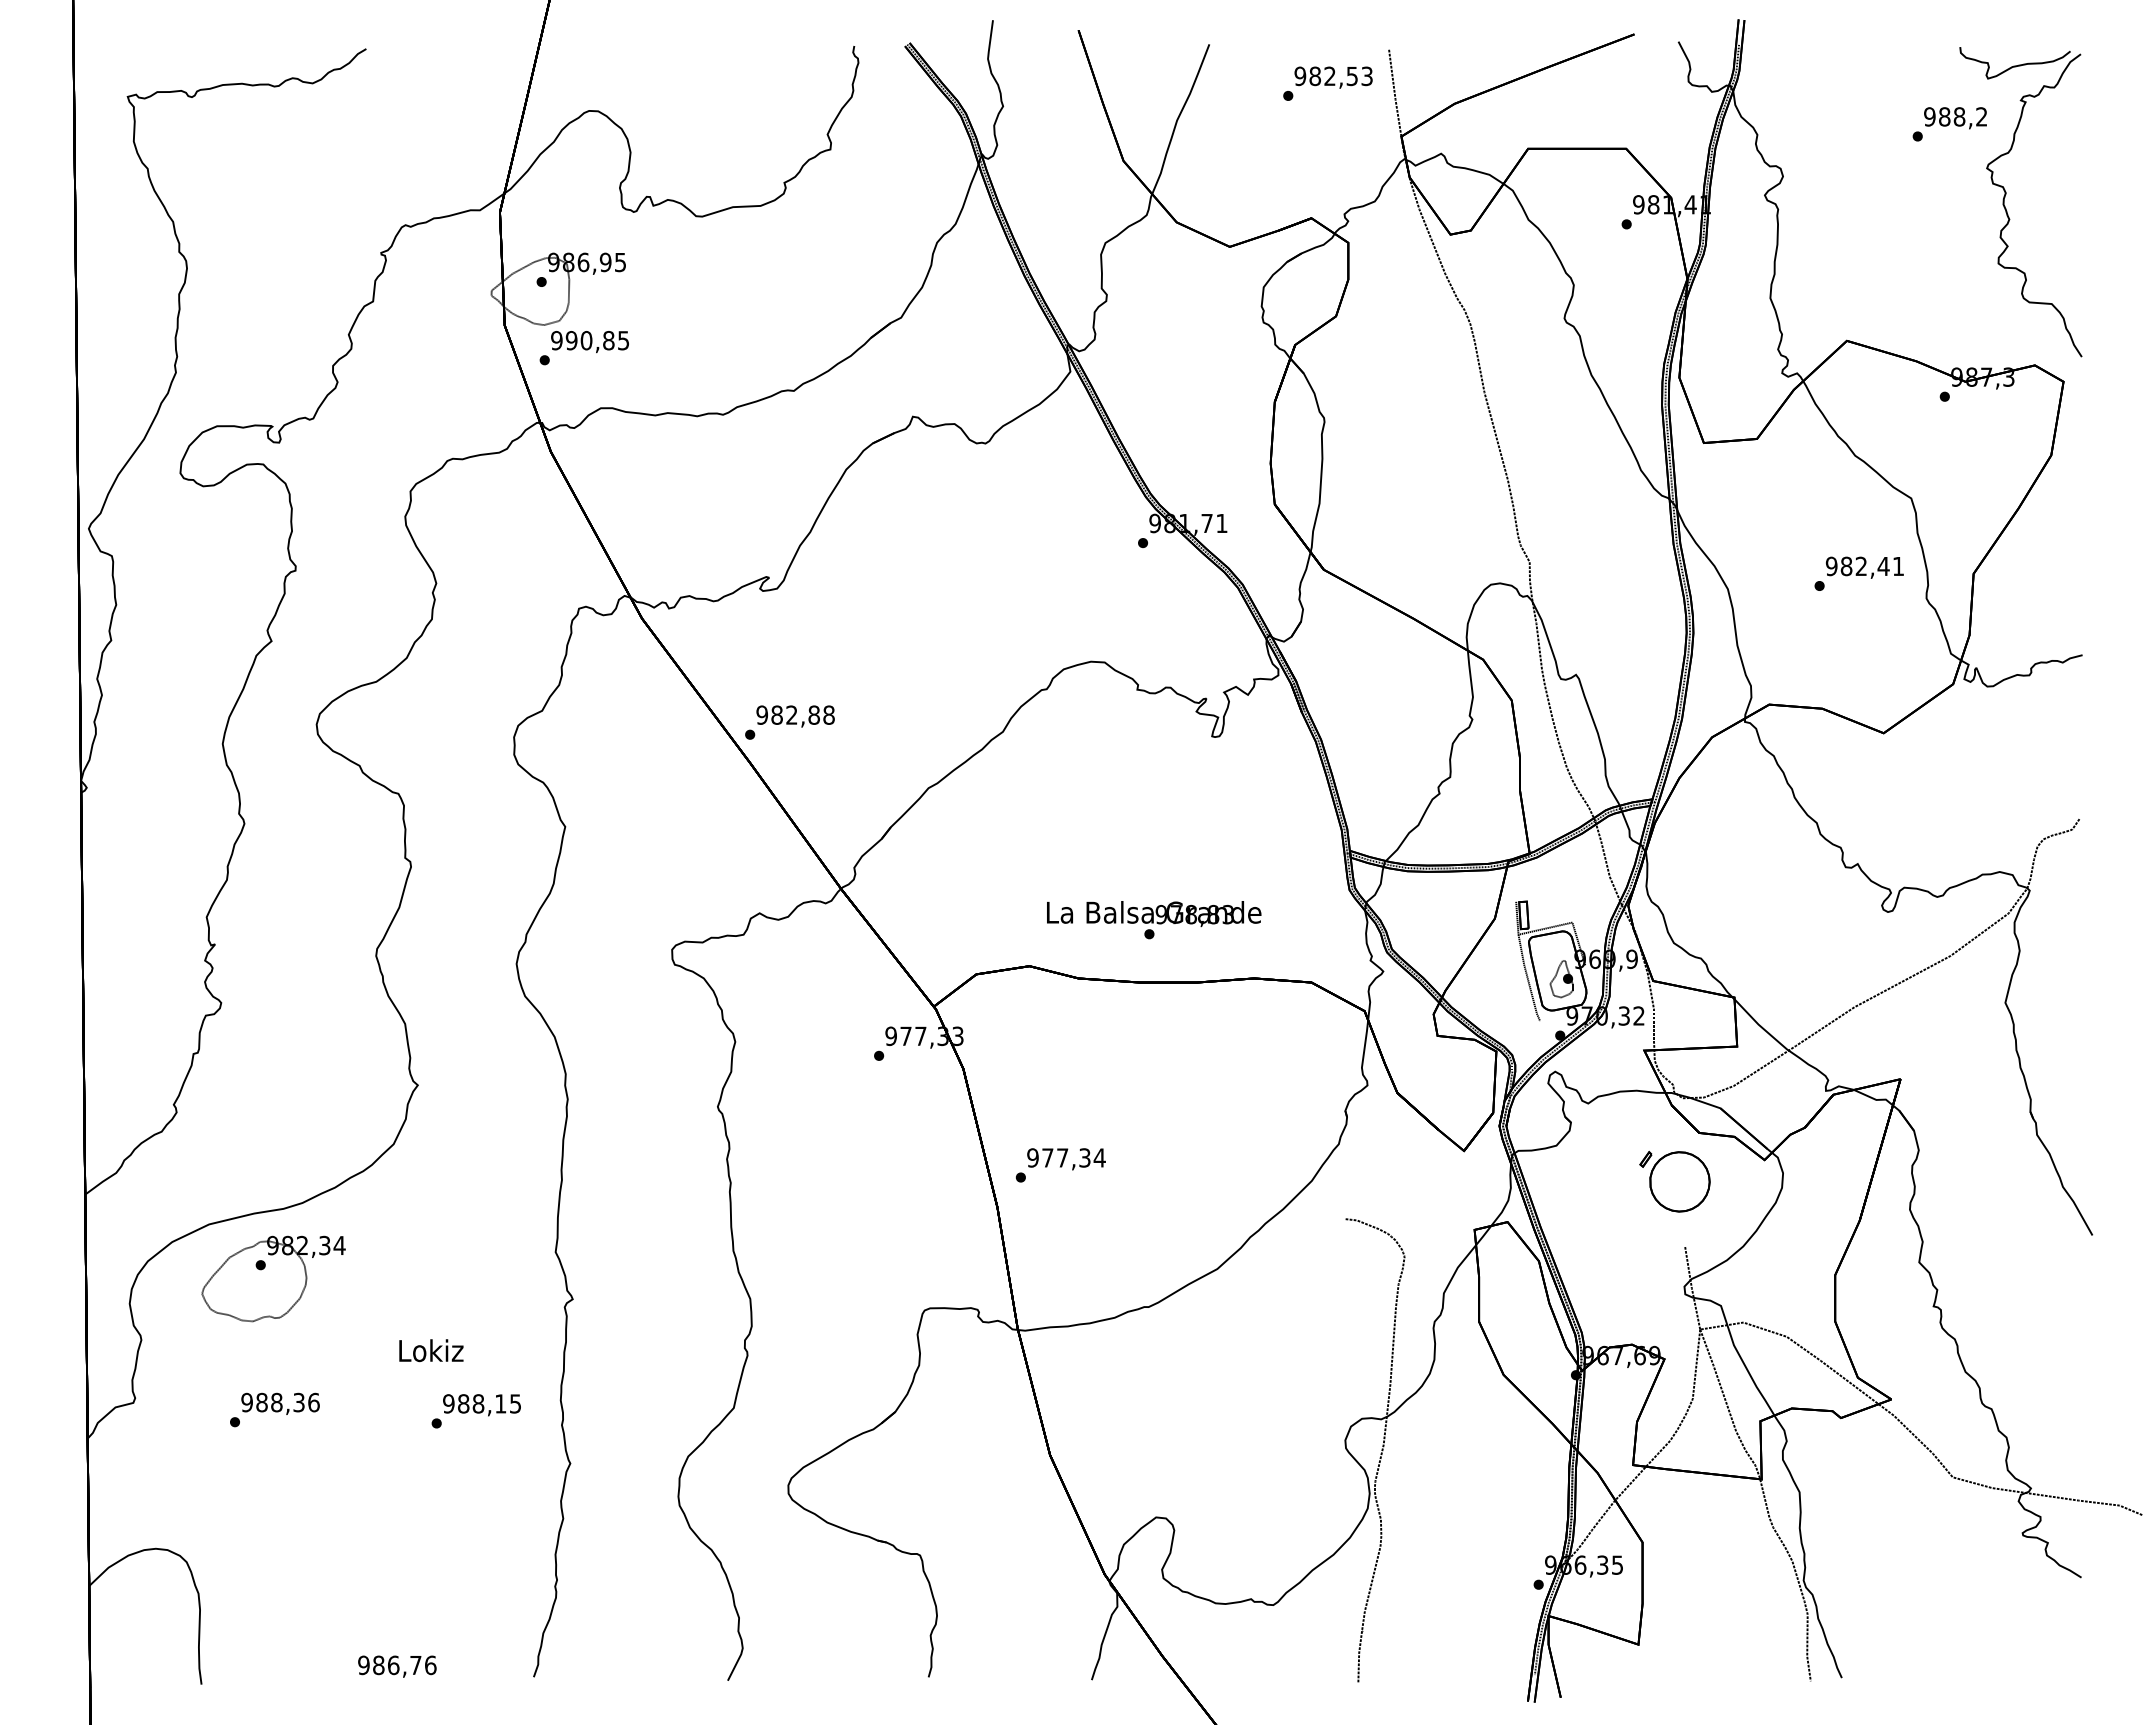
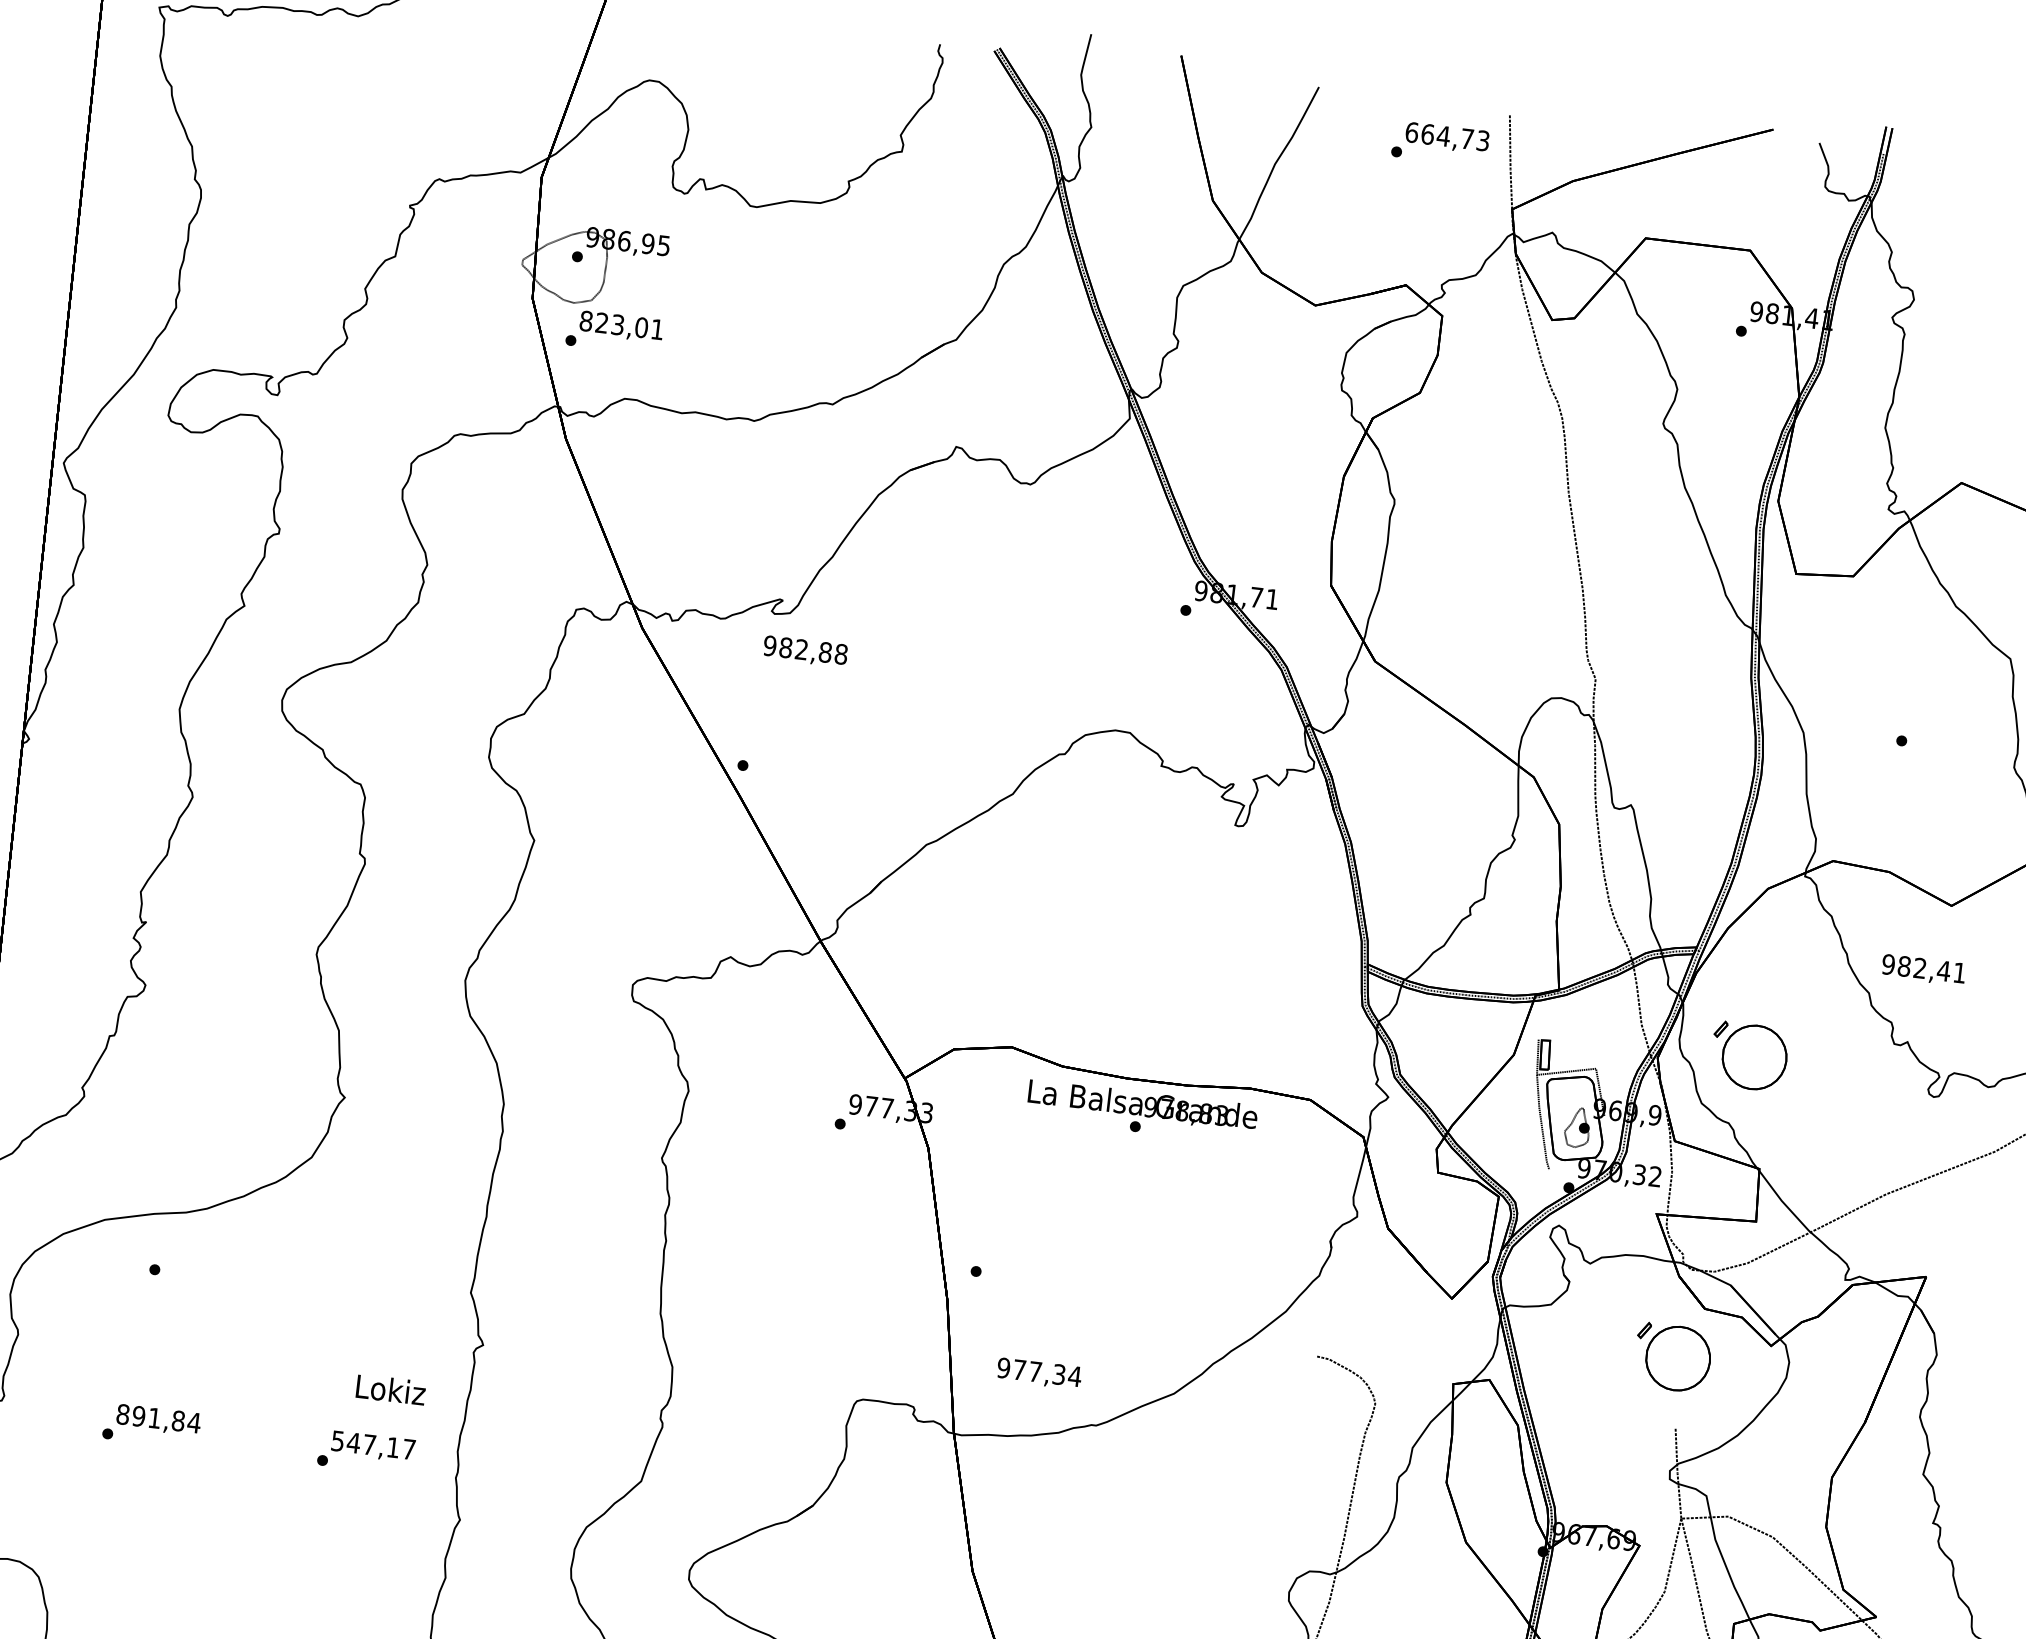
text: (1325, 76) -> (1438, 135), 982,53 -> 664,73
text: (589, 340) -> (621, 325), 990,85 -> 823,01
text: (1864, 567) -> (1923, 969), moved
text: (795, 716) -> (805, 651), moved
part: (1712, 894) -> (1748, 1056), added
text: (1154, 920) -> (1142, 1112), moved
text: (1066, 1159) -> (1039, 1373), moved
part: (273, 1278) -> (166, 1285), removed
text: (431, 1350) -> (391, 1389), moved
text: (280, 1402) -> (158, 1418), 988,36 -> 891,84
text: (481, 1403) -> (372, 1444), 988,15 -> 547,17

